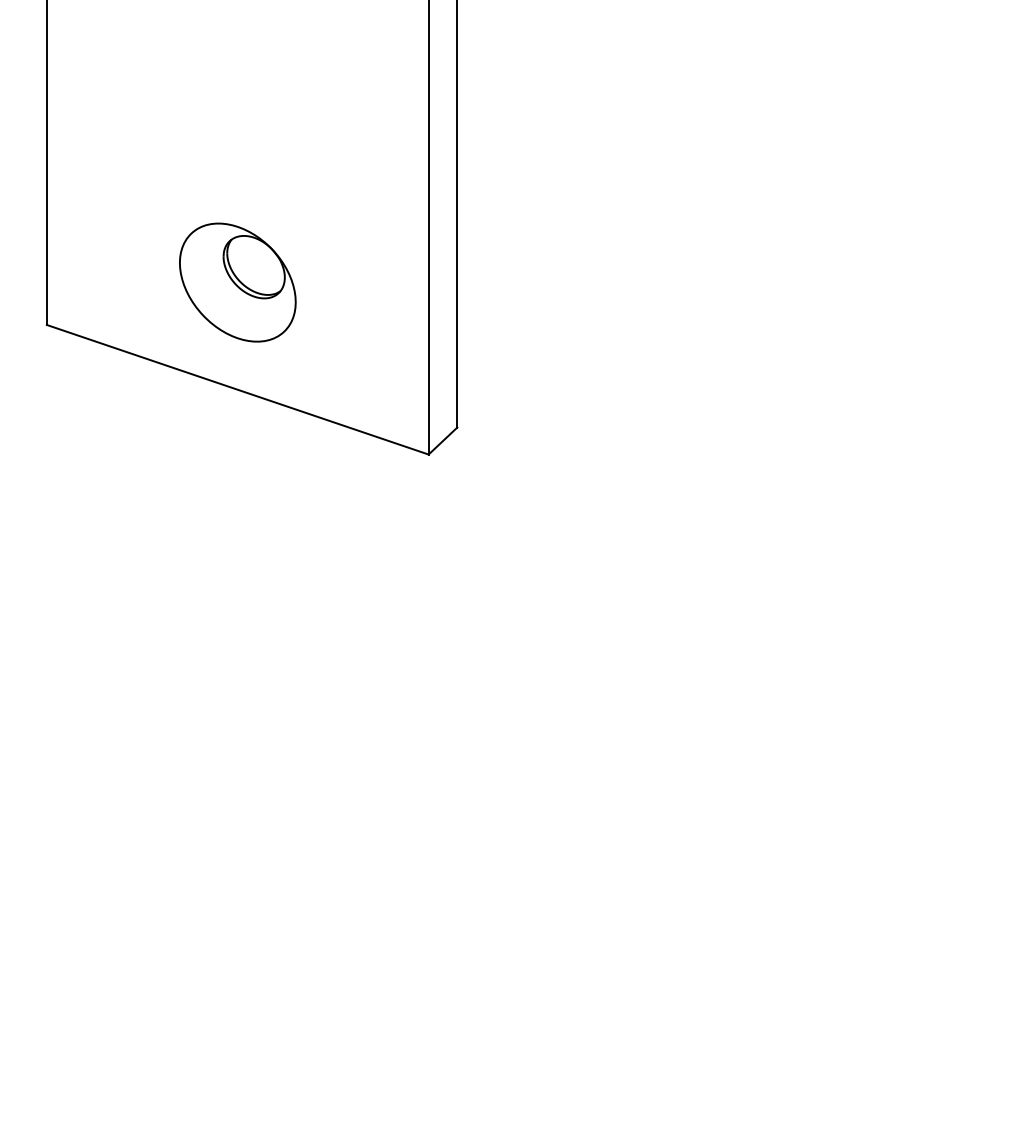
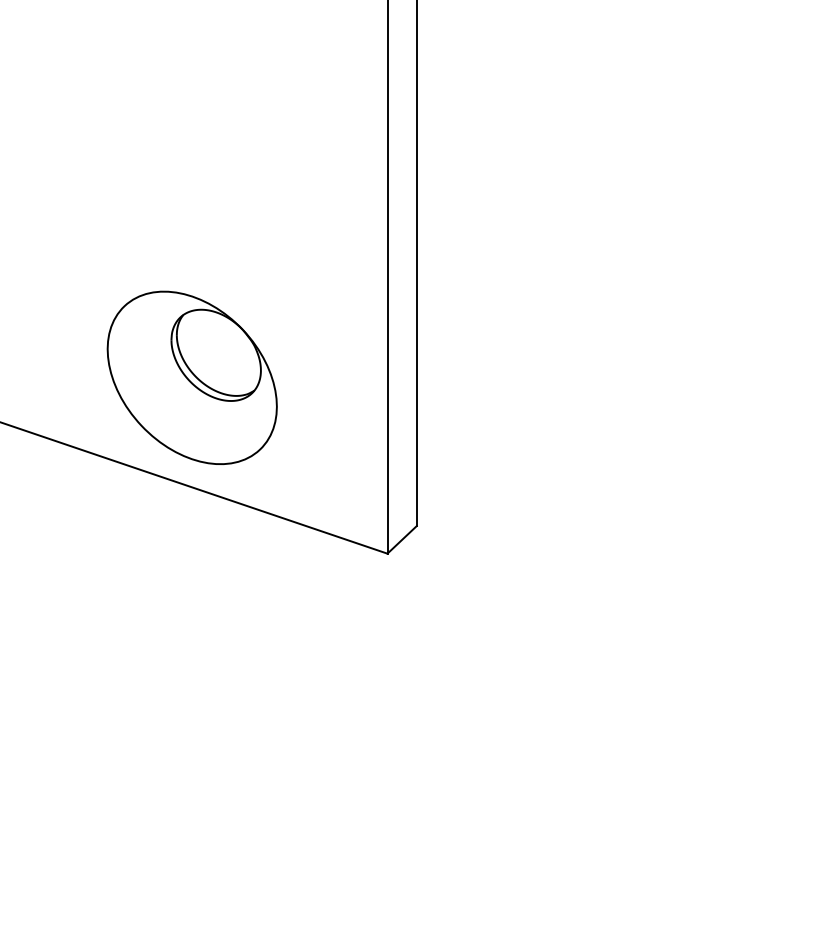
part: (237, 282) -> (192, 377), size x1.43

